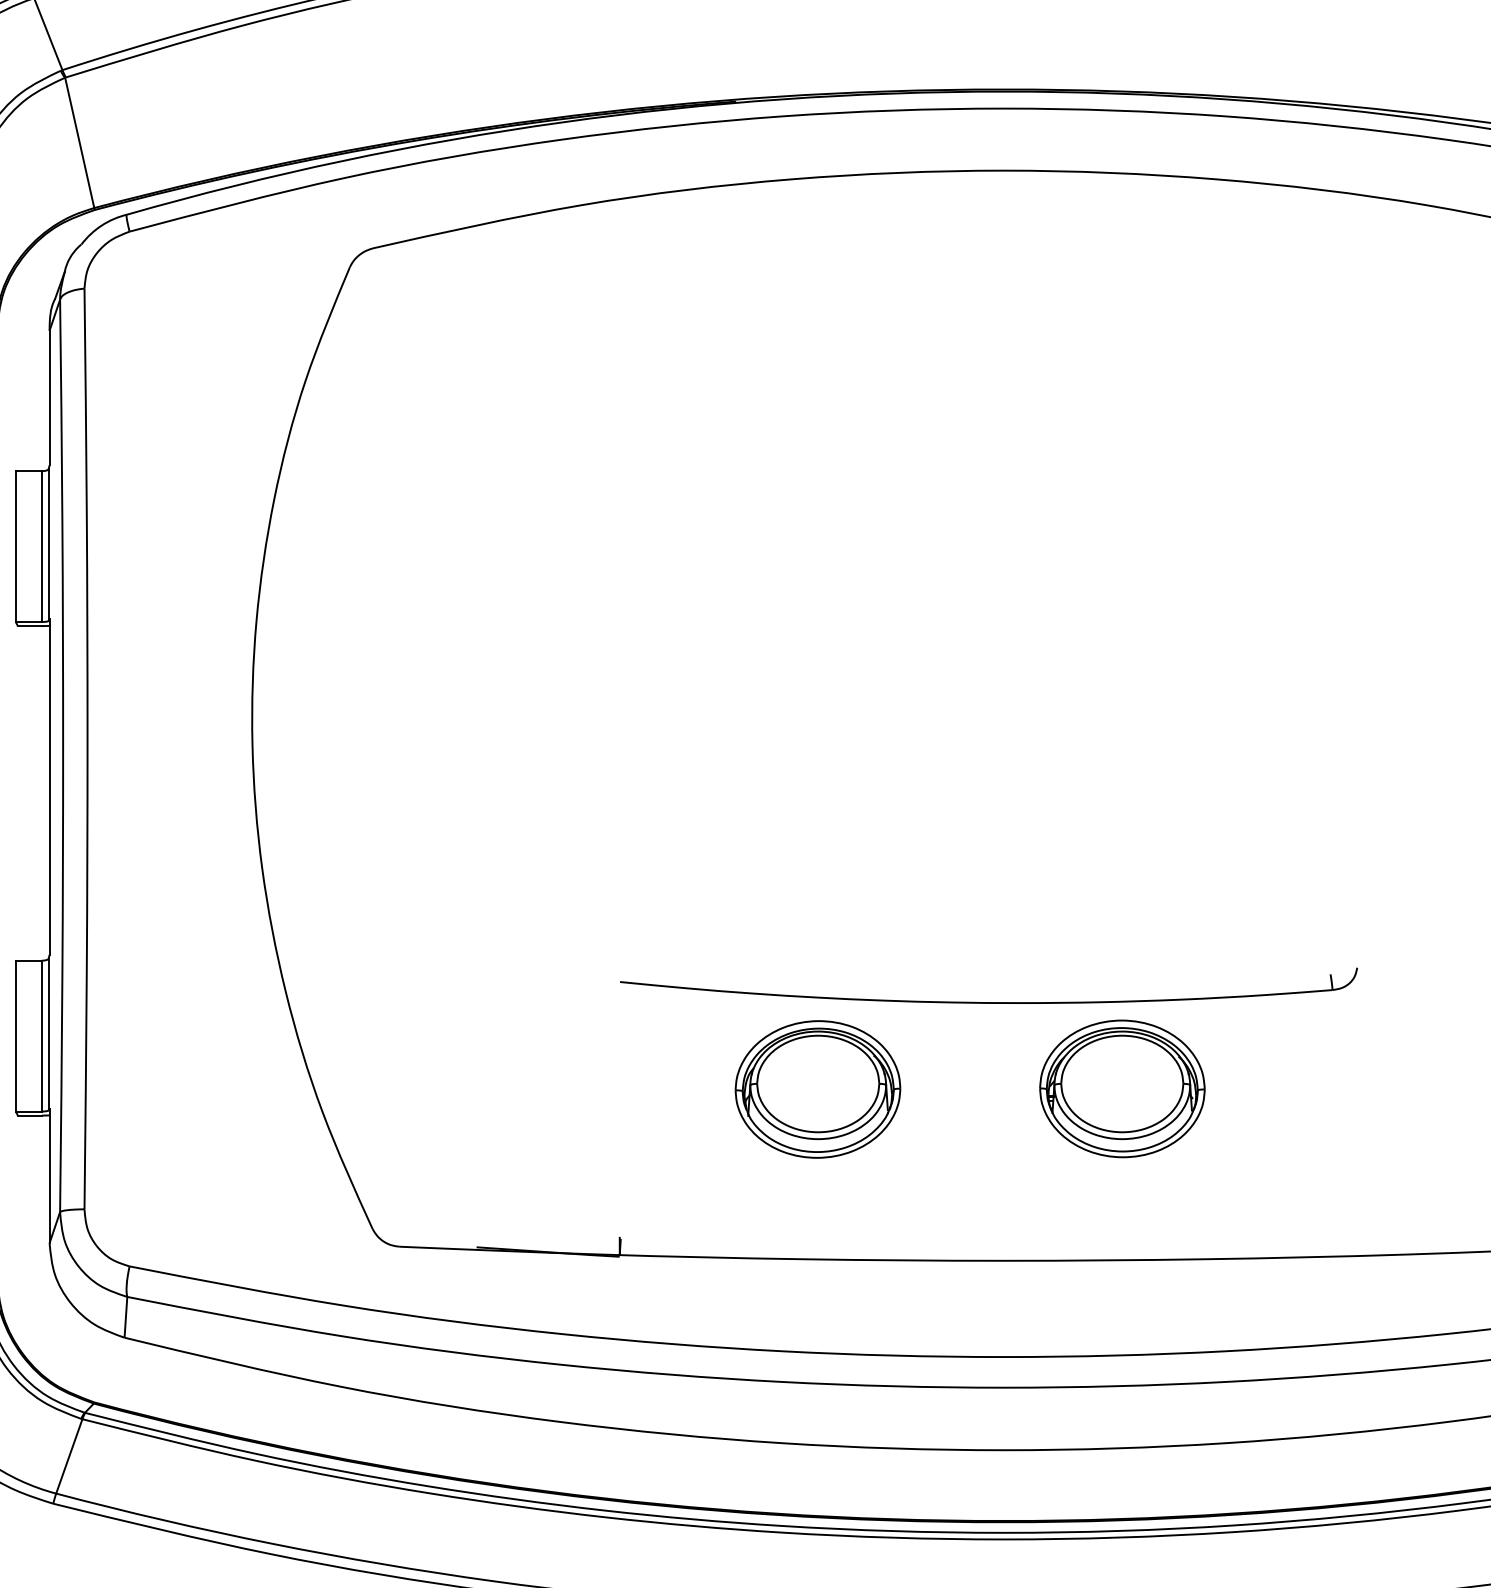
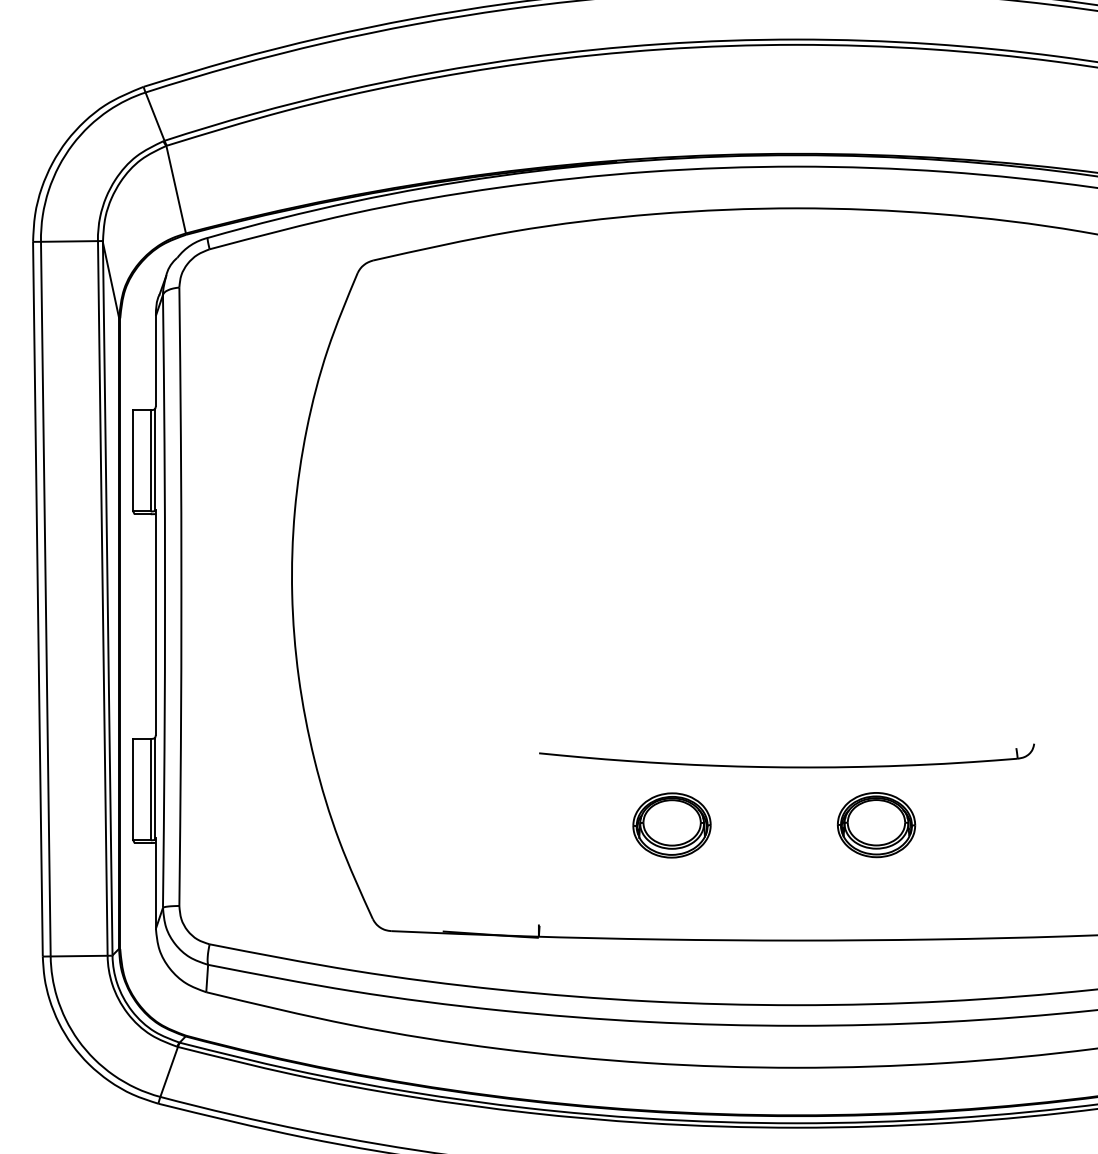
part: (1122, 1088) -> (876, 824), size x0.7
part: (817, 1089) -> (671, 825), size x0.7

